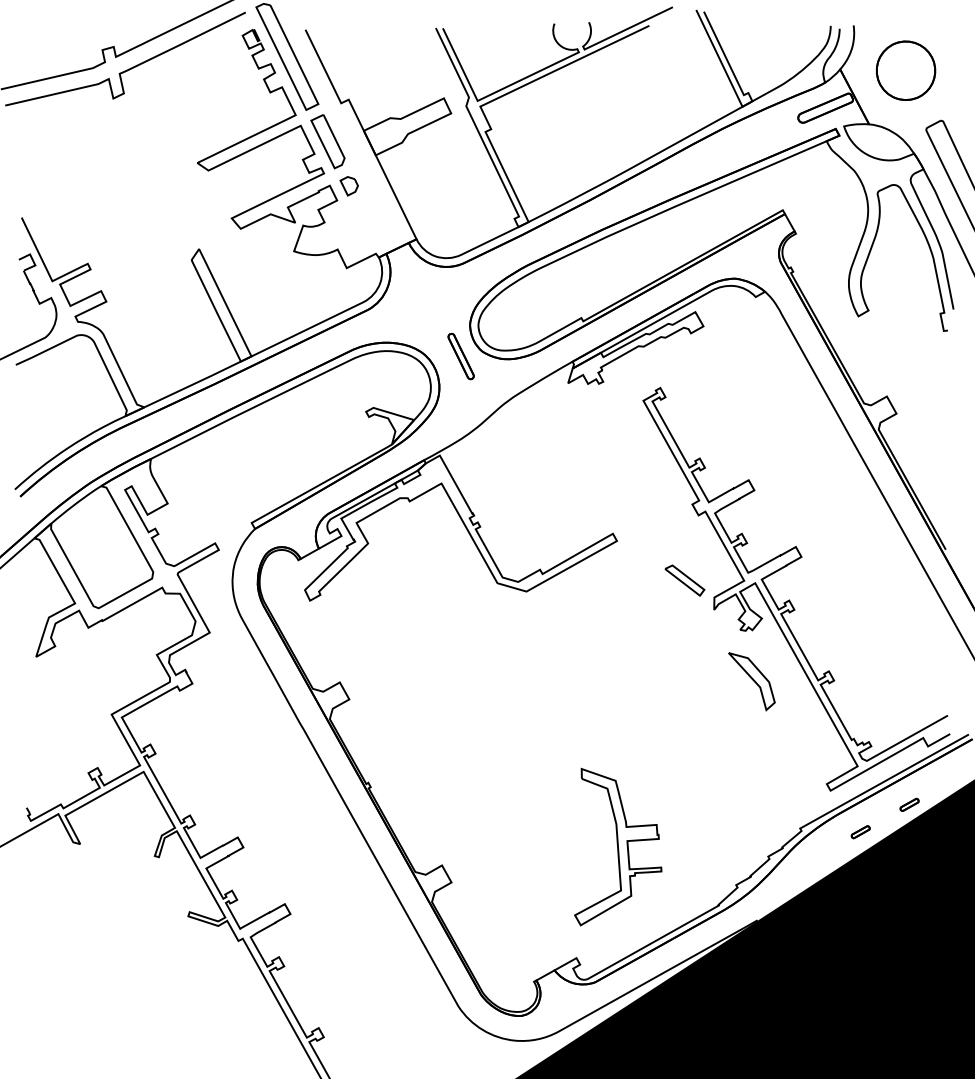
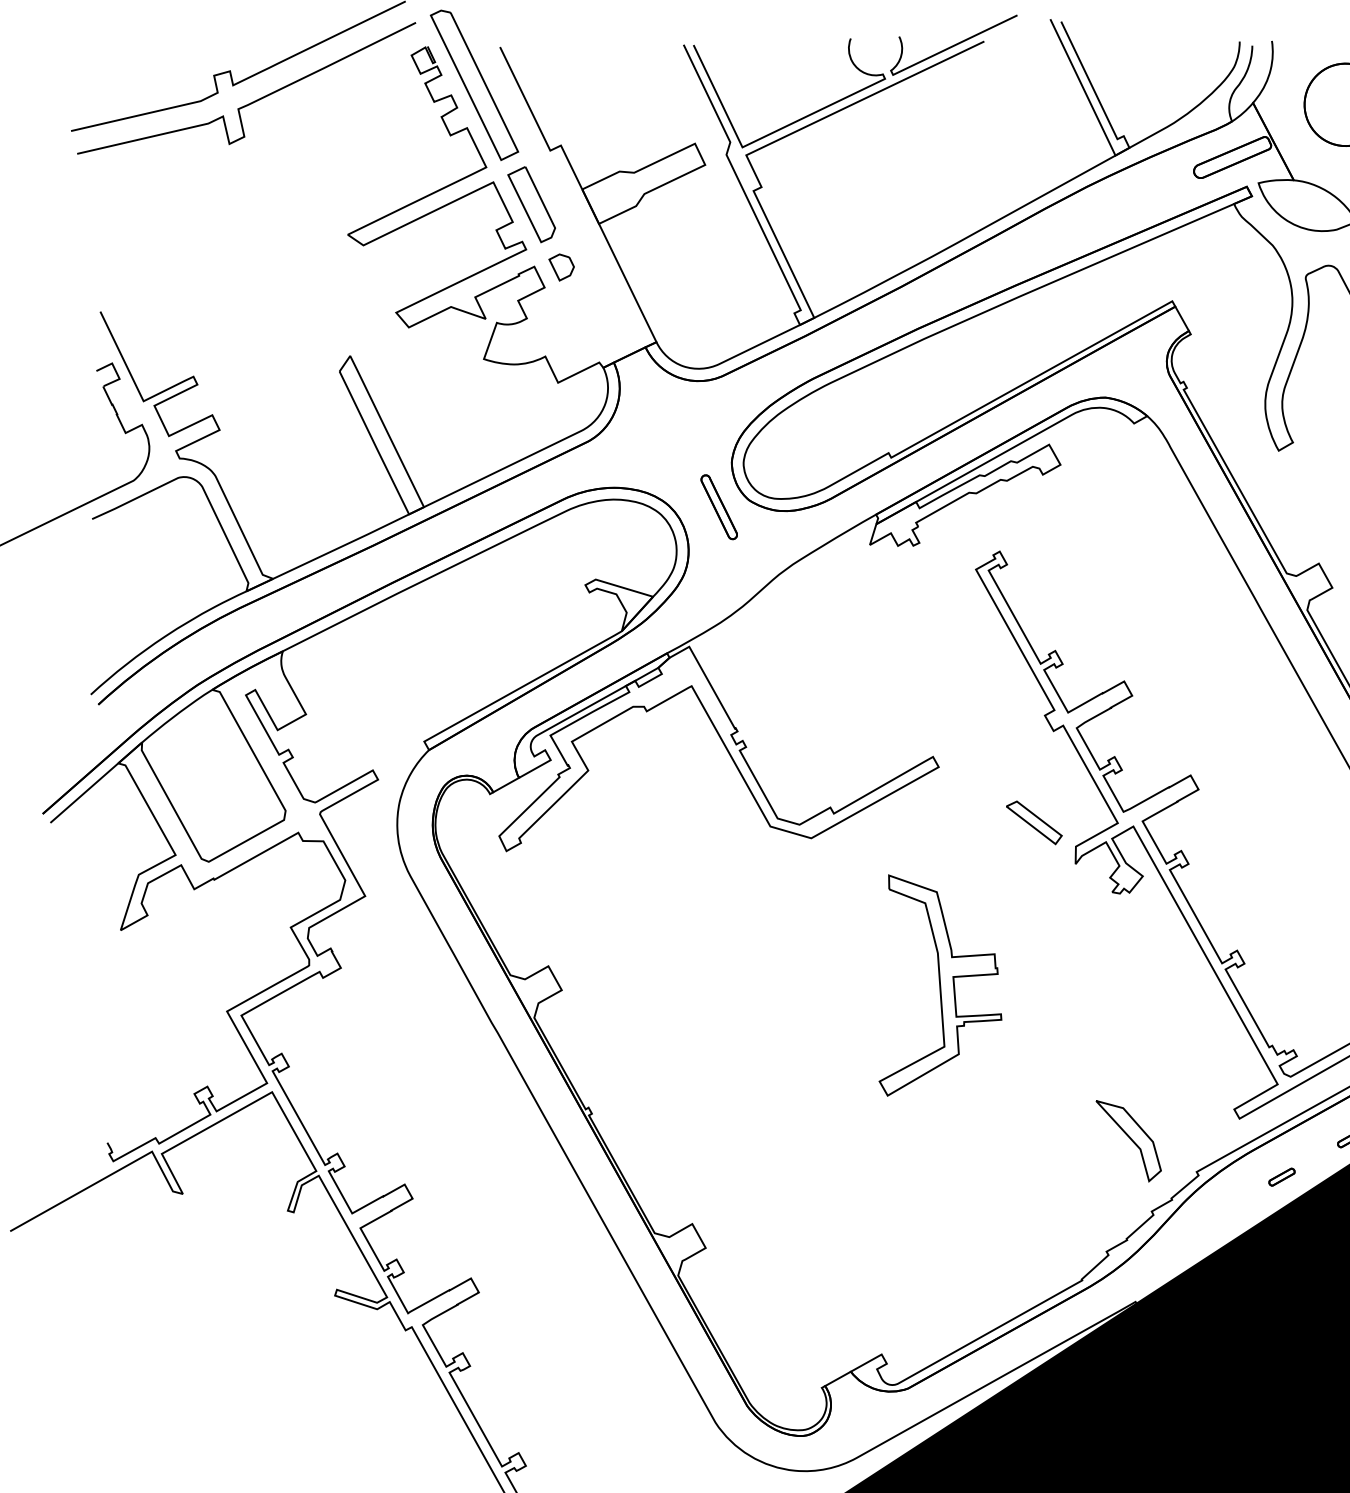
part: (751, 681) -> (1128, 1140), moved
part: (618, 847) -> (940, 986), moved

